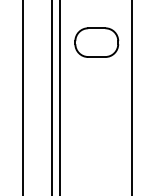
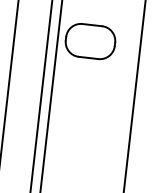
part: (96, 42) -> (90, 41), moved

